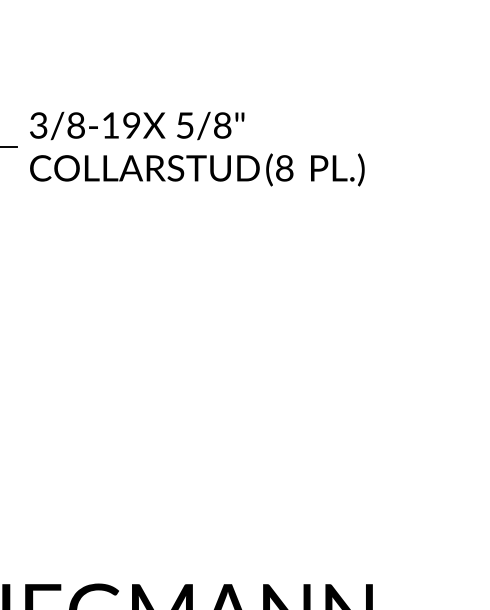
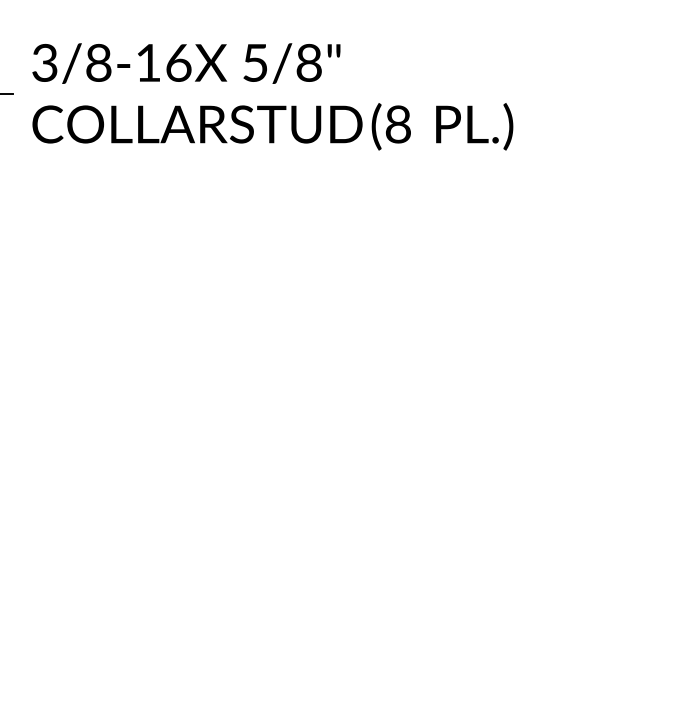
text: (131, 125) -> (178, 62), 3/8-19 -> 3/8-16

